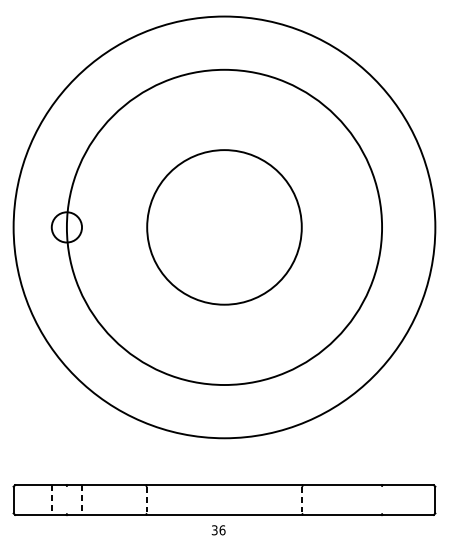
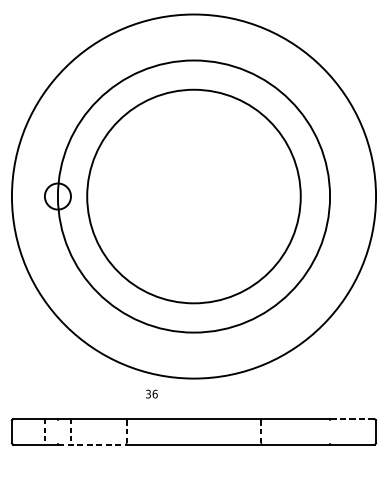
circle: (224, 227) -> (194, 196), size x1.6
line: (408, 485) -> (352, 419), solid -> dashed
line: (107, 514) -> (92, 444), solid -> dashed
text: (218, 530) -> (151, 394), moved

